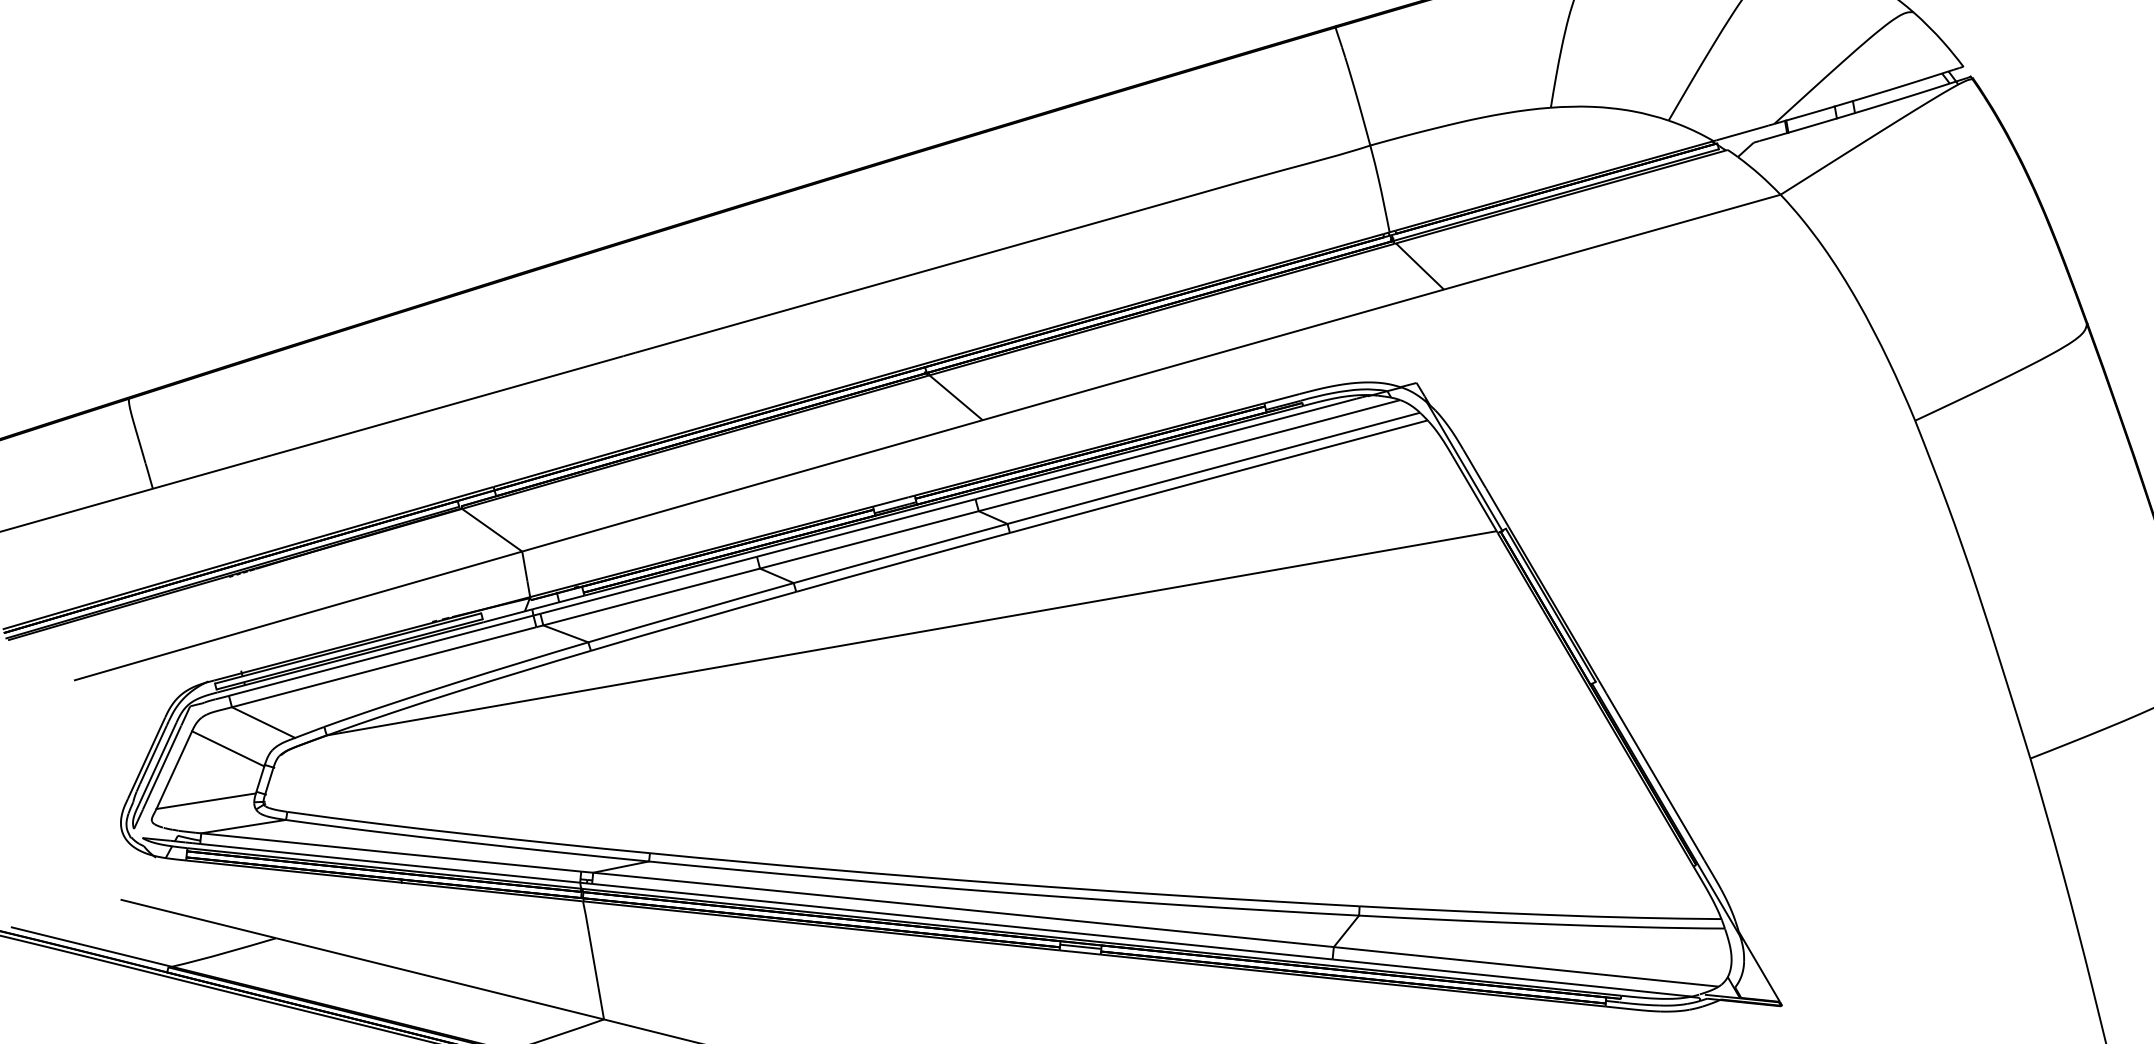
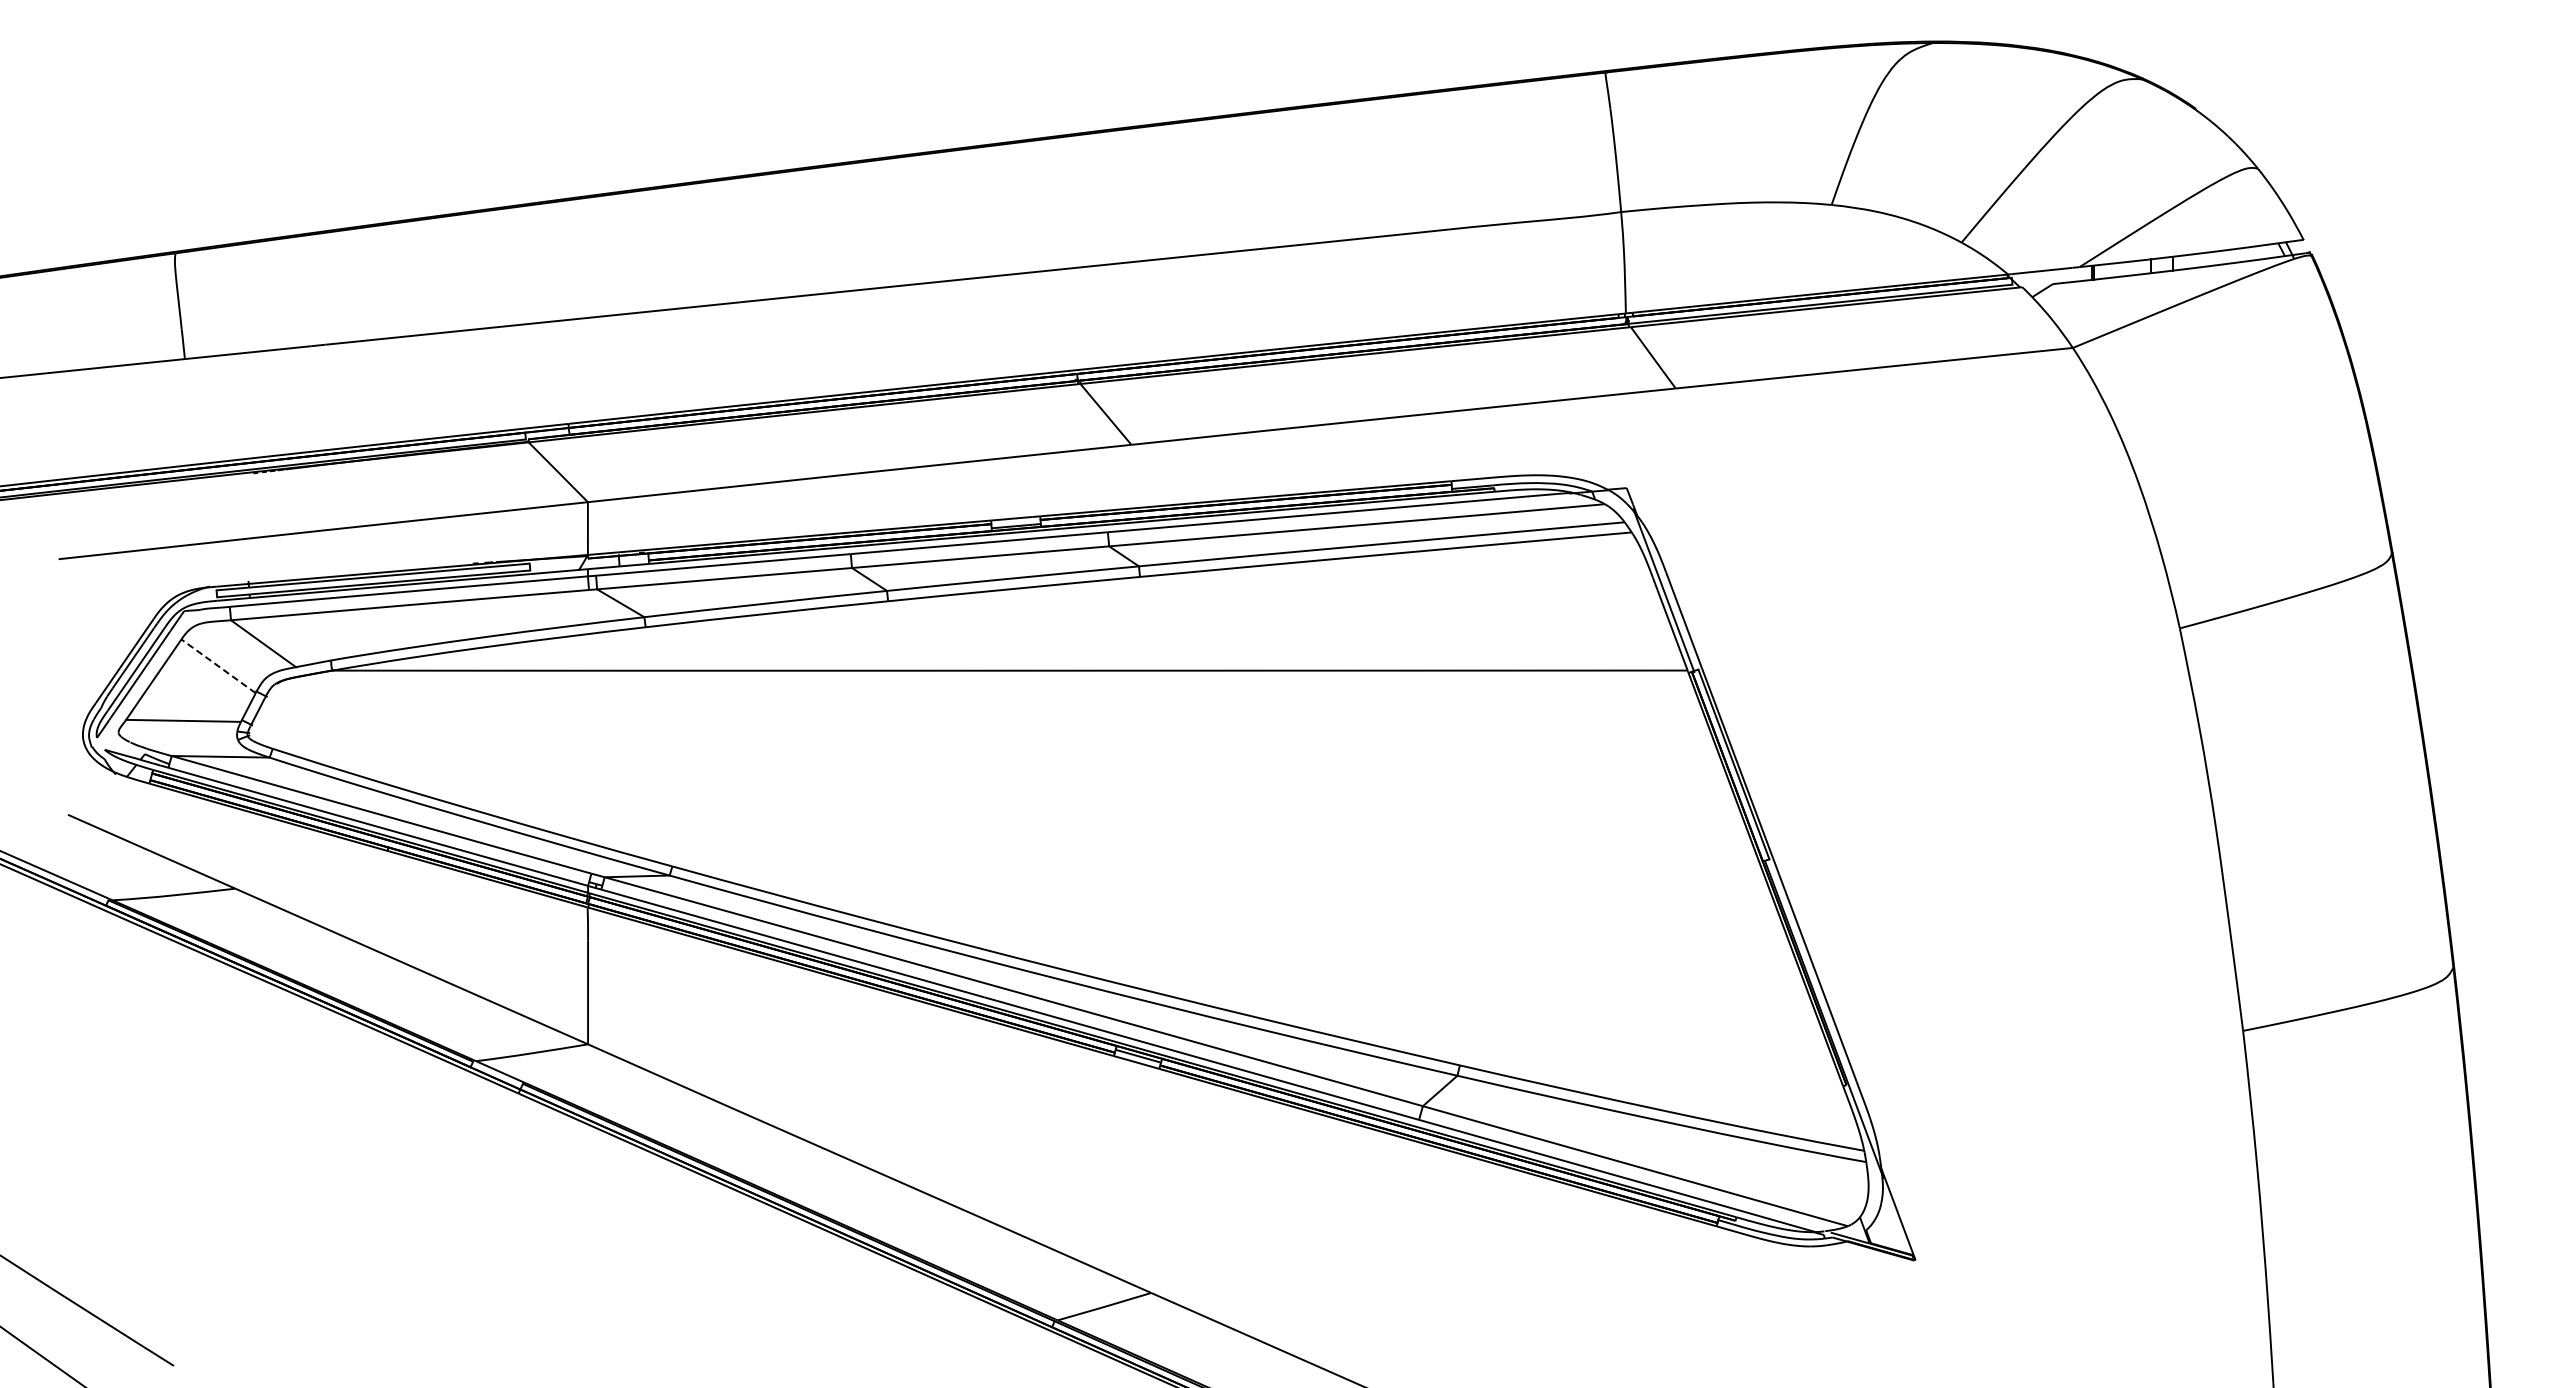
line: (228, 749) -> (218, 666), solid -> dashed

